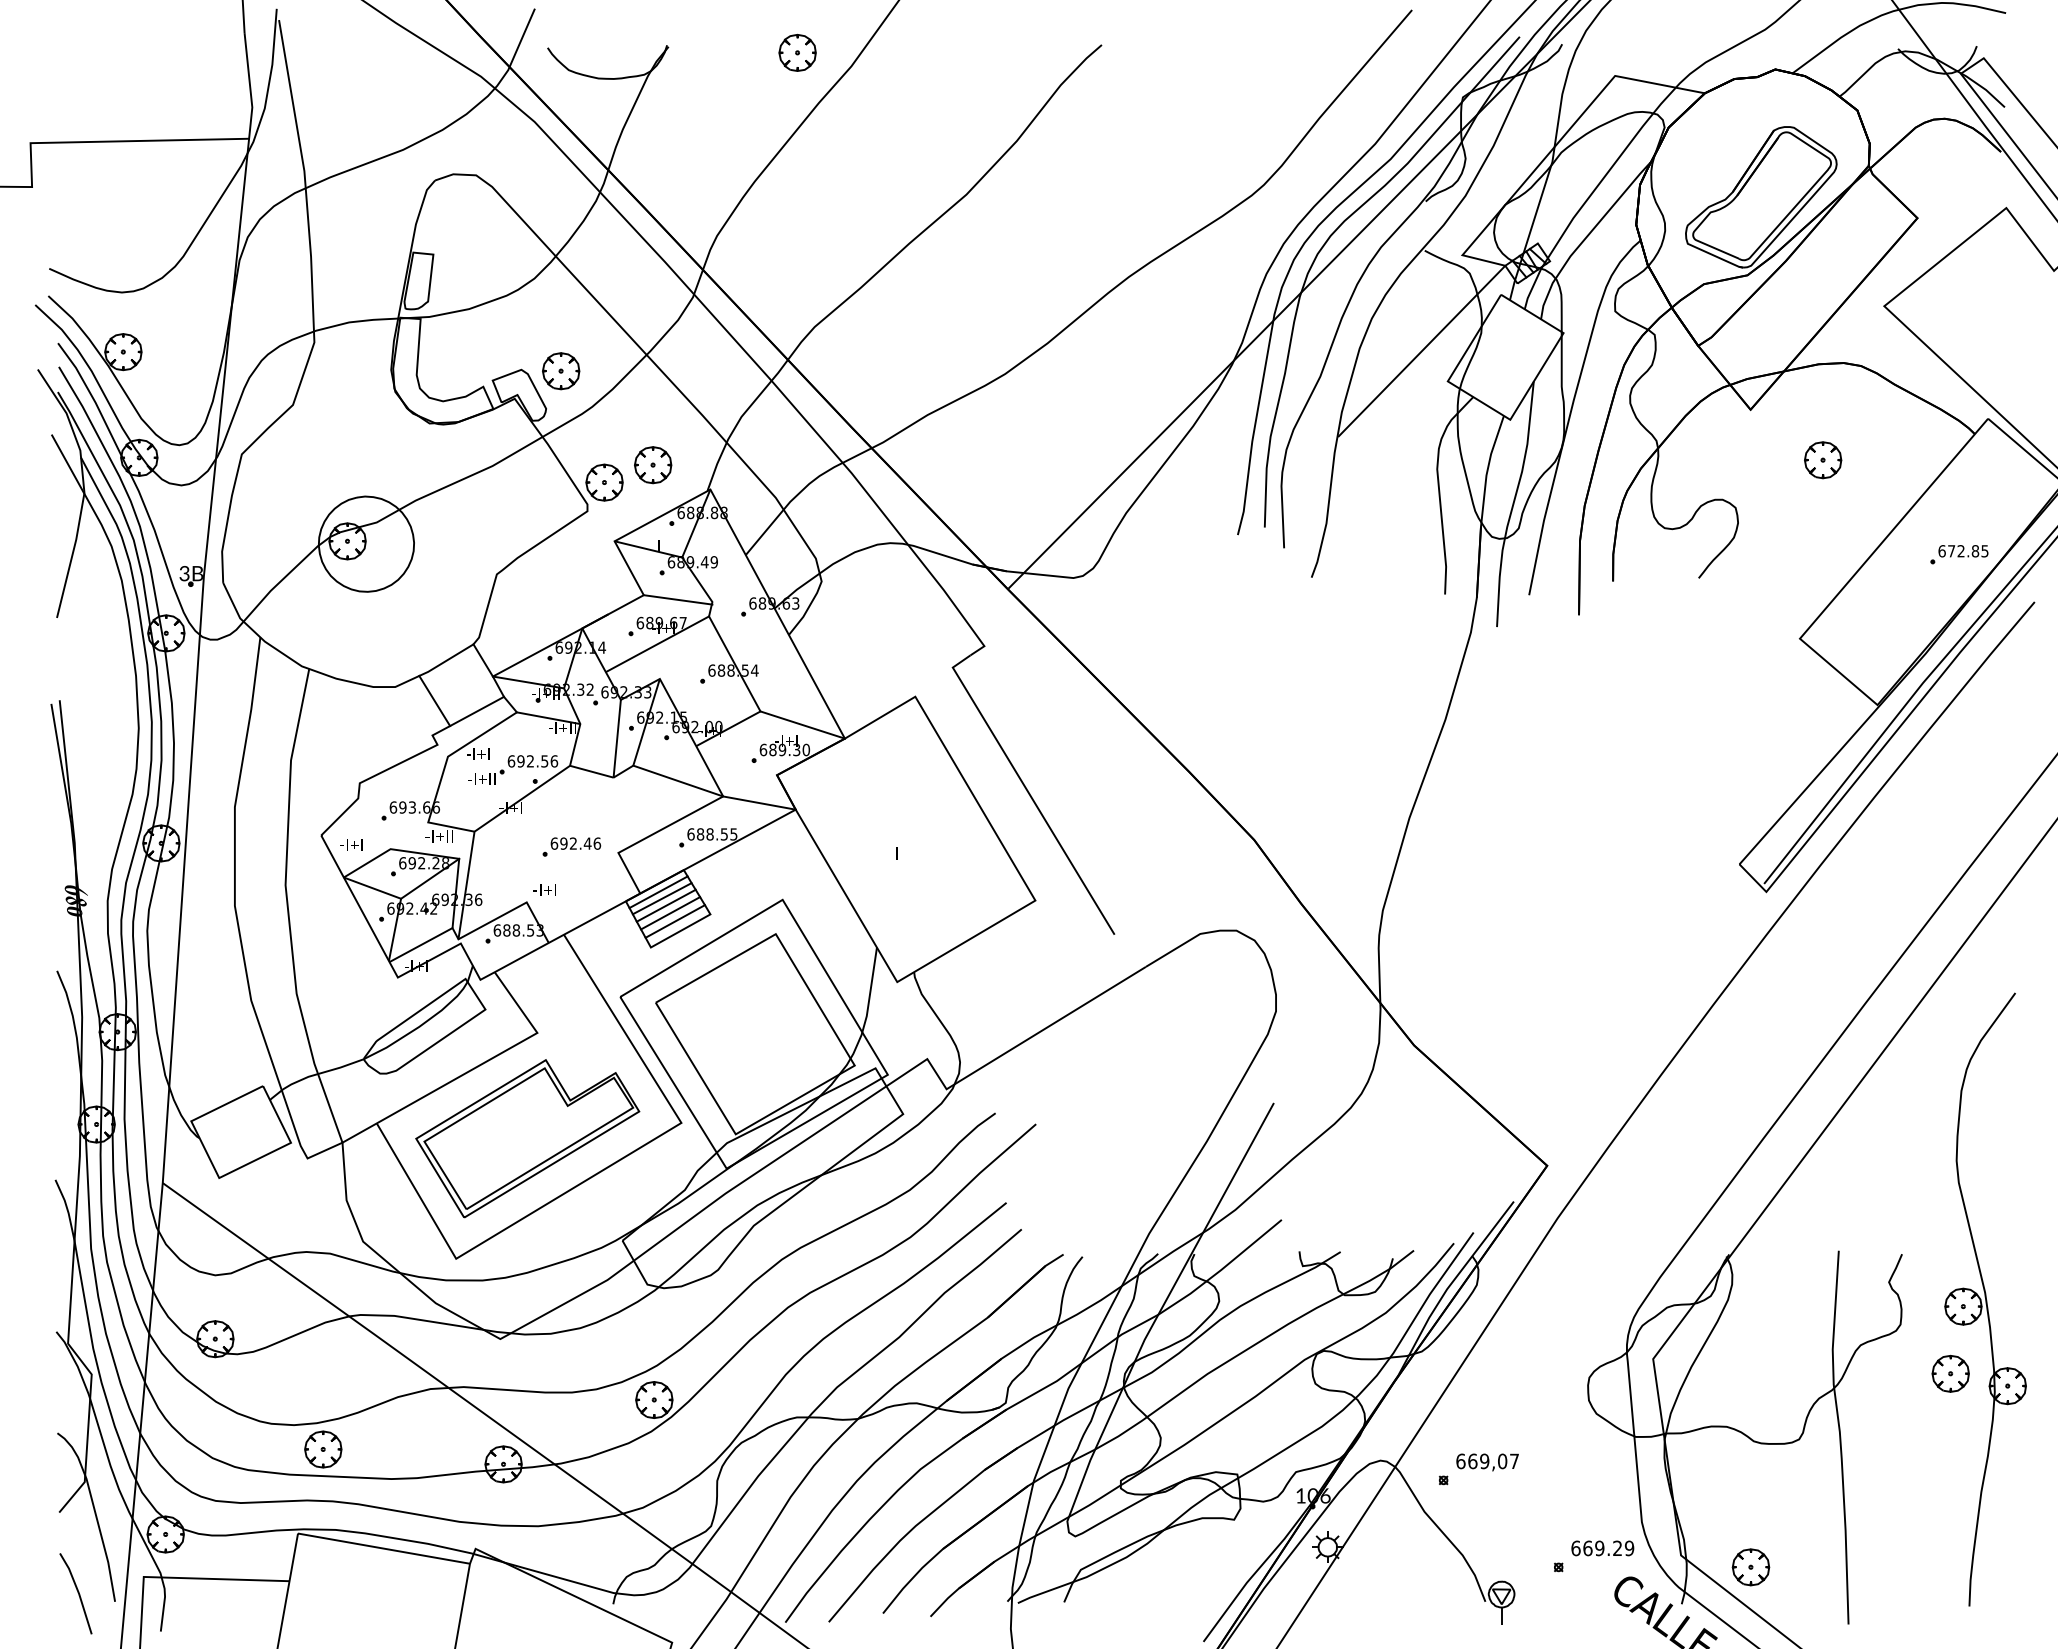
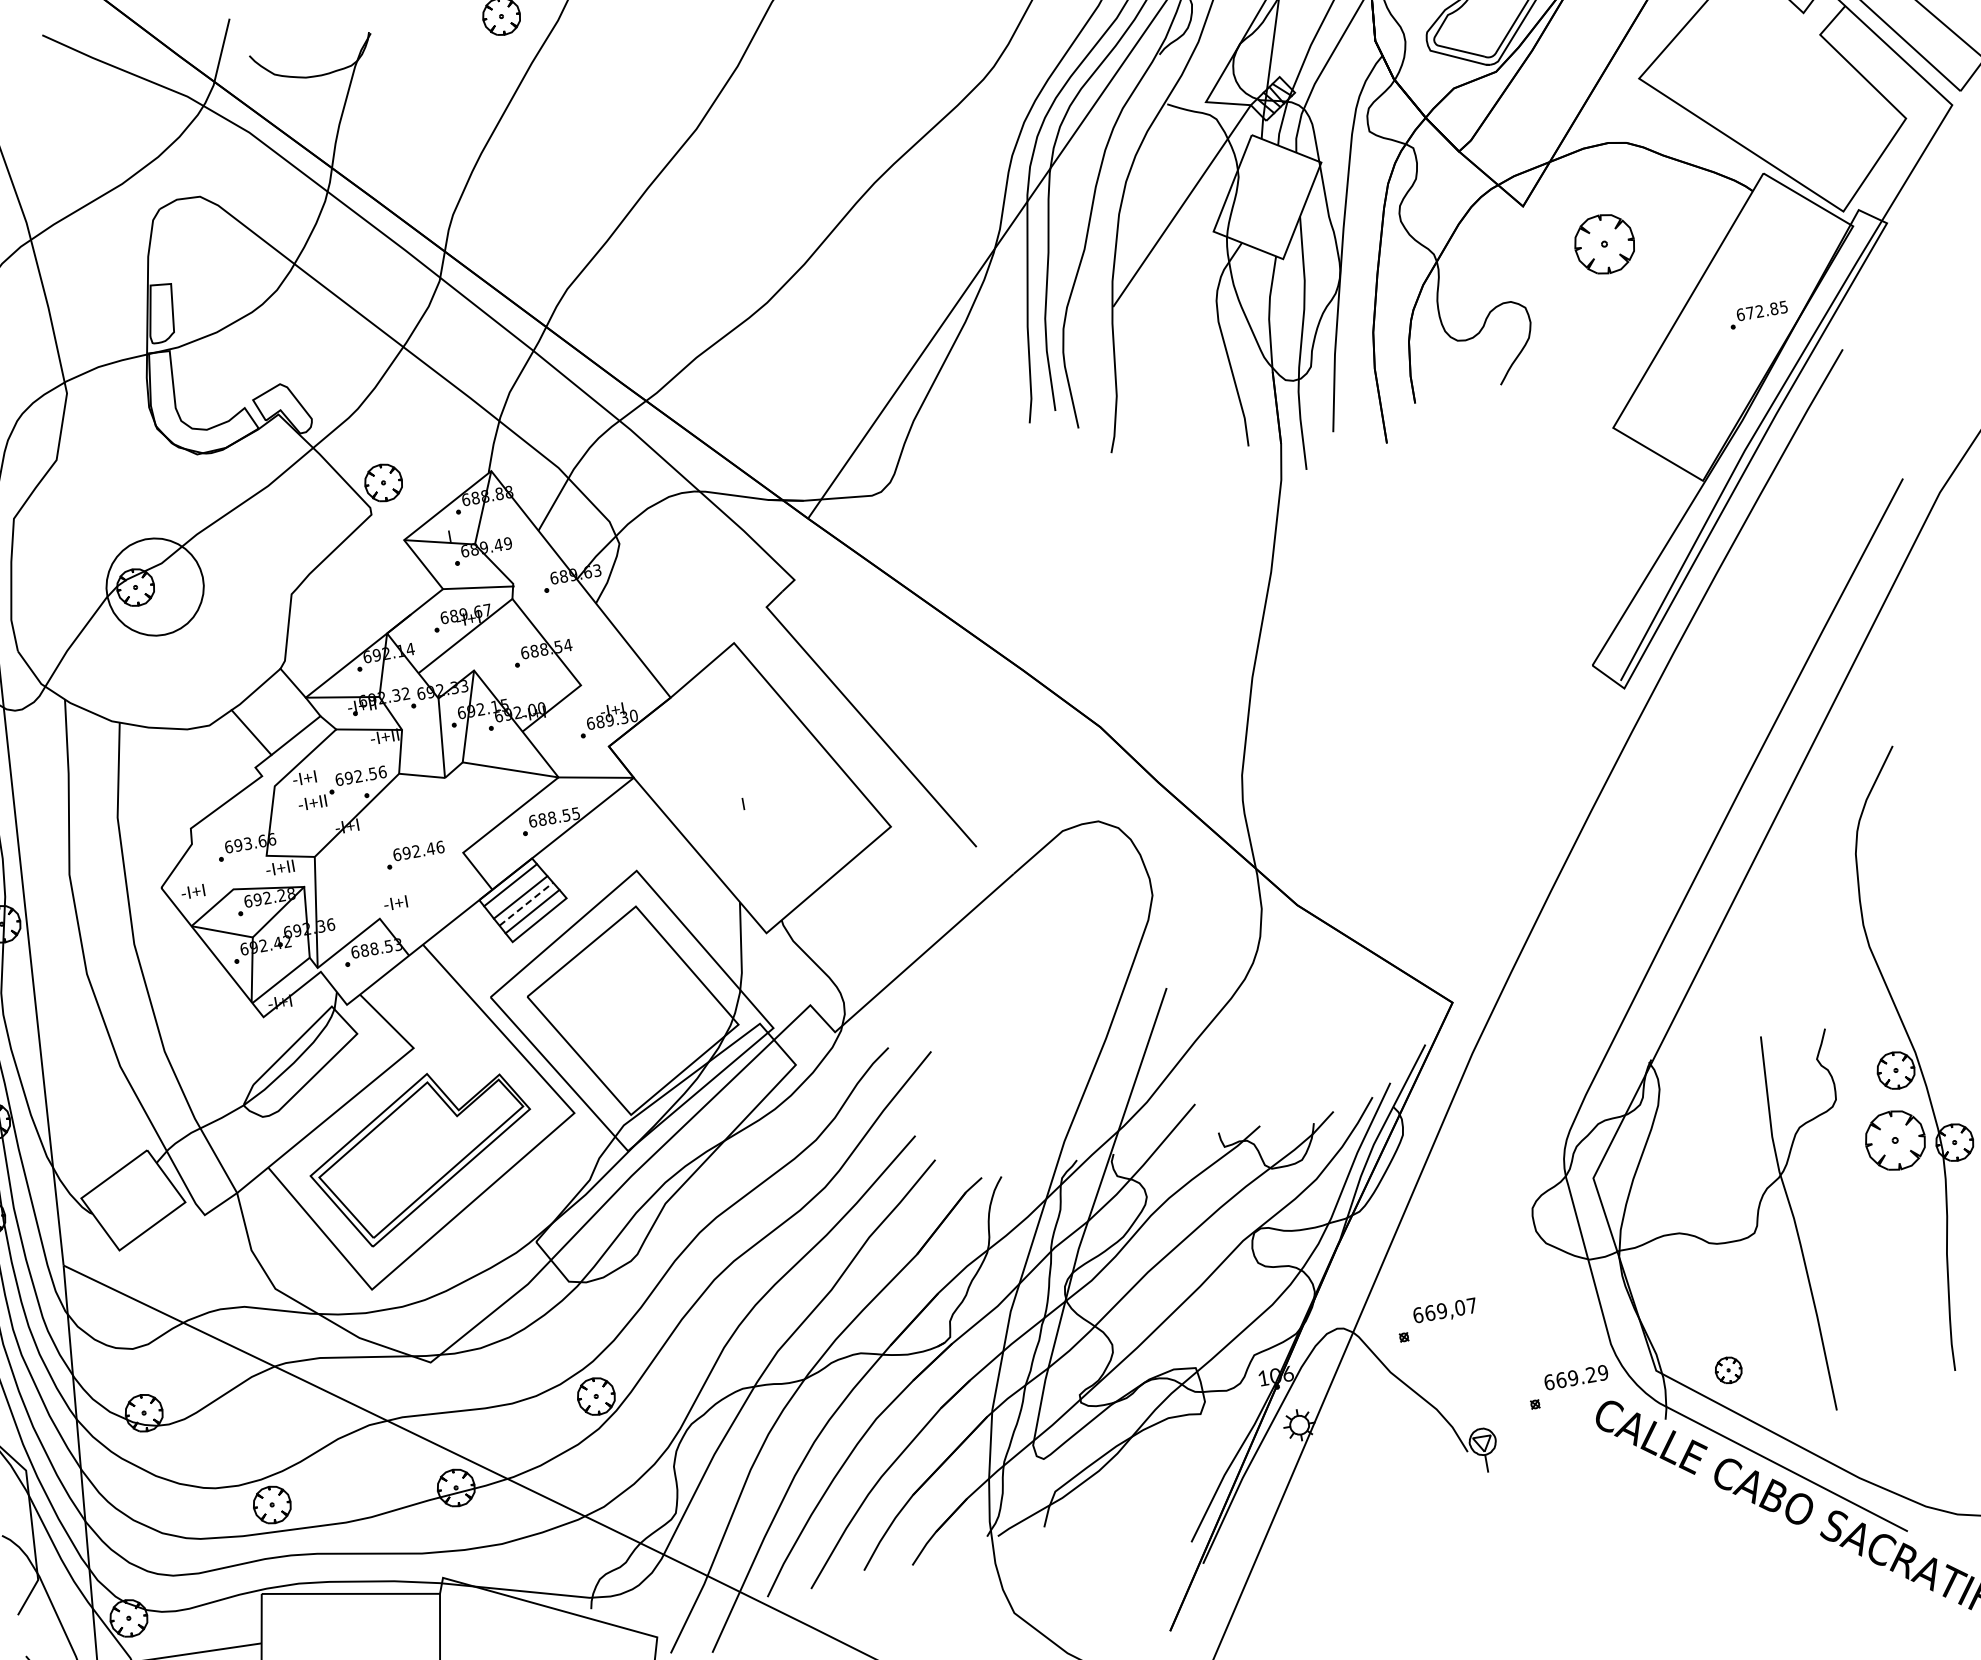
part: (561, 371) -> (320, 378), removed
part: (1823, 460) -> (1605, 244), size x1.6
part: (653, 465) -> (429, 457), removed
line: (802, 724) -> (625, 691), removed
line: (661, 898) -> (514, 890), removed
line: (670, 913) -> (526, 904), solid -> dashed
part: (1950, 1373) -> (1894, 1140), size x1.6
part: (1750, 1567) -> (1728, 1370), size x0.7

